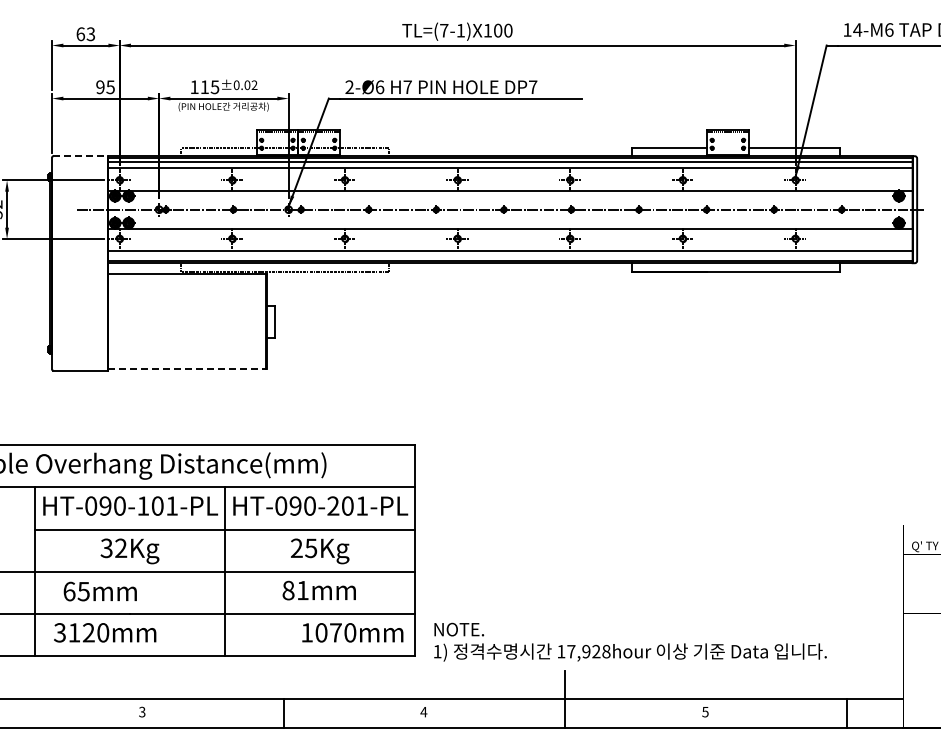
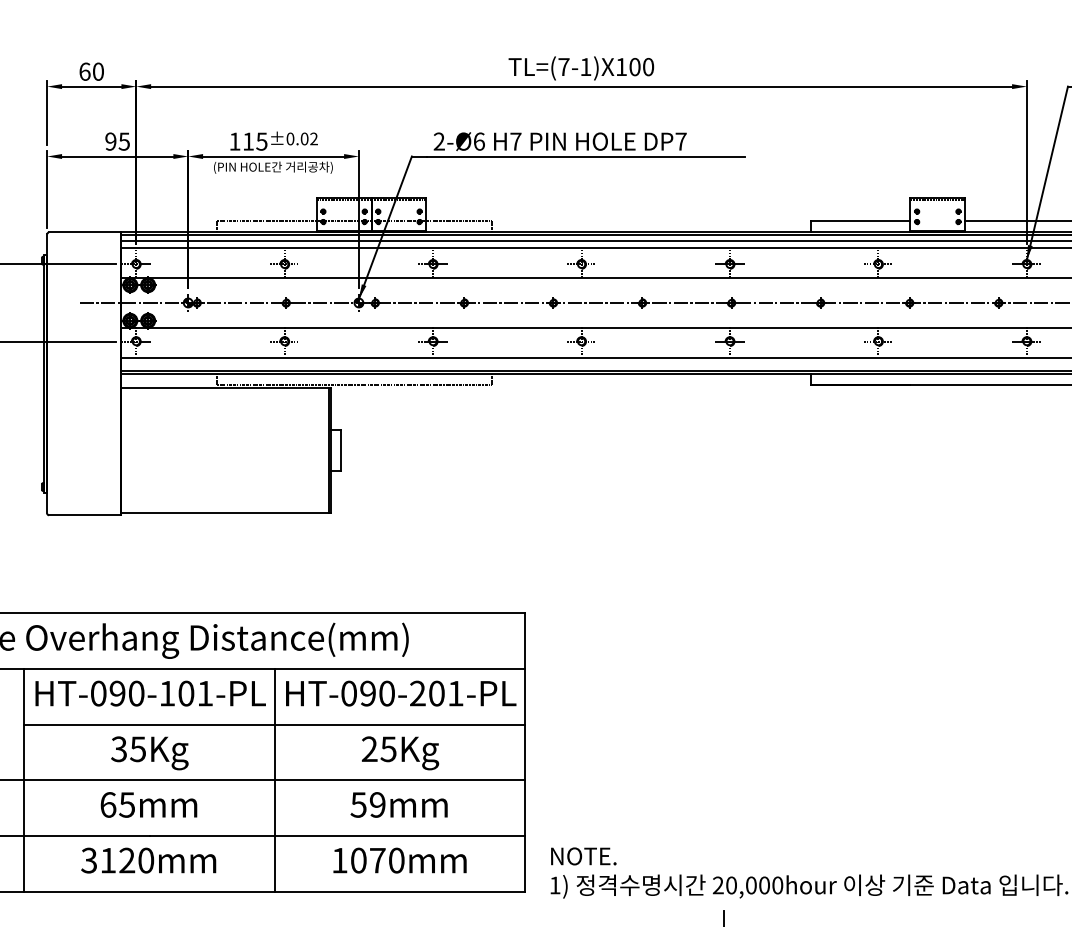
text: (90, 34) -> (97, 72), 63 -> 60
line: (81, 156) -> (85, 232), dashed -> solid
line: (187, 369) -> (225, 513), dashed -> solid
text: (121, 548) -> (138, 749), 32Kg -> 35Kg
text: (295, 590) -> (367, 804), 81mm -> 59mm
text: (99, 591) -> (147, 804), moved
text: (105, 632) -> (149, 860), moved
text: (352, 632) -> (399, 860), moved
text: (583, 651) -> (747, 885), 17,928hour -> 20,000hour

